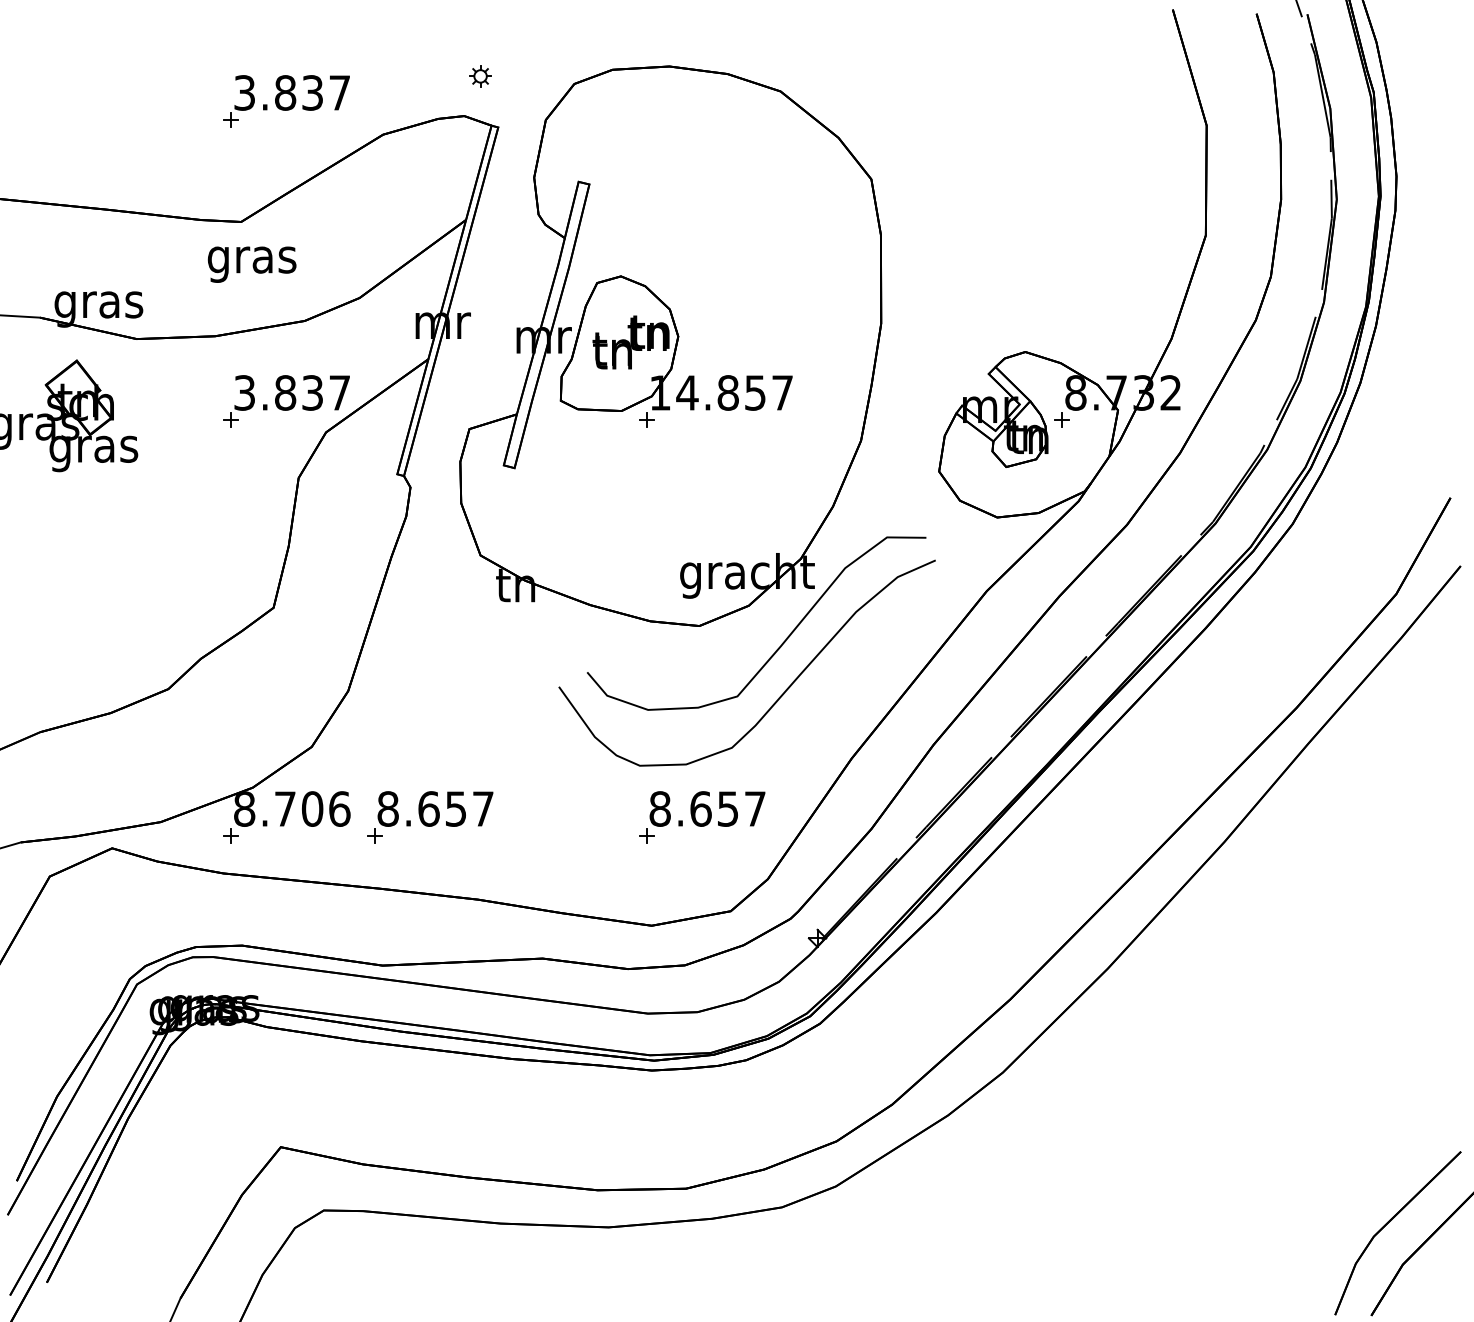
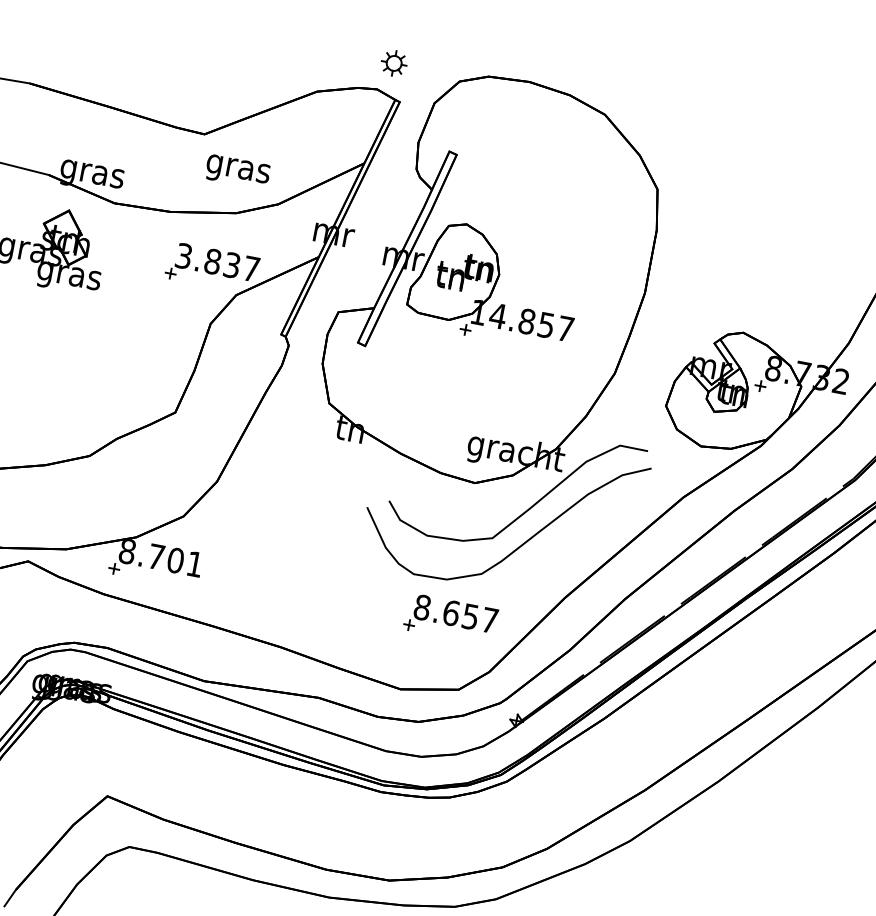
part: (480, 76) -> (394, 63), size x1.67
part: (286, 101) -> (253, 55), removed
text: (251, 264) -> (237, 171), moved
text: (339, 808) -> (194, 563), 8.706 -> 8.701
part: (430, 817) -> (258, 582), removed

